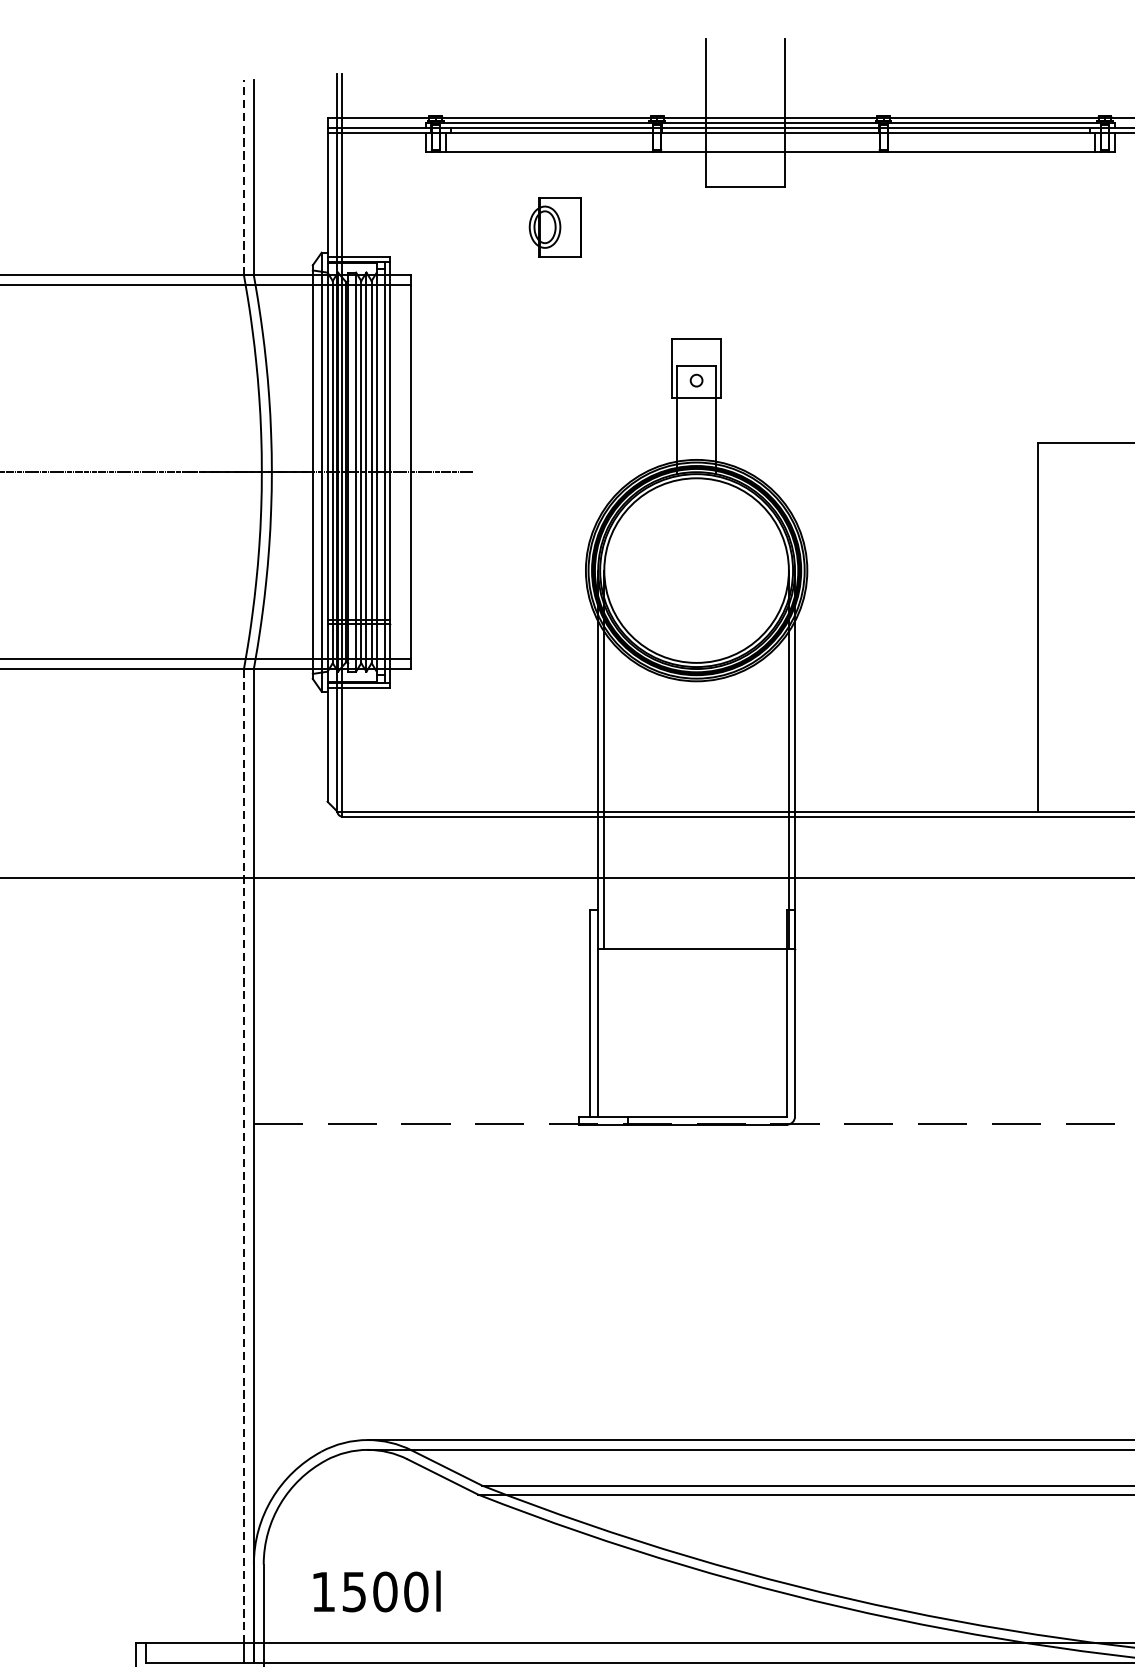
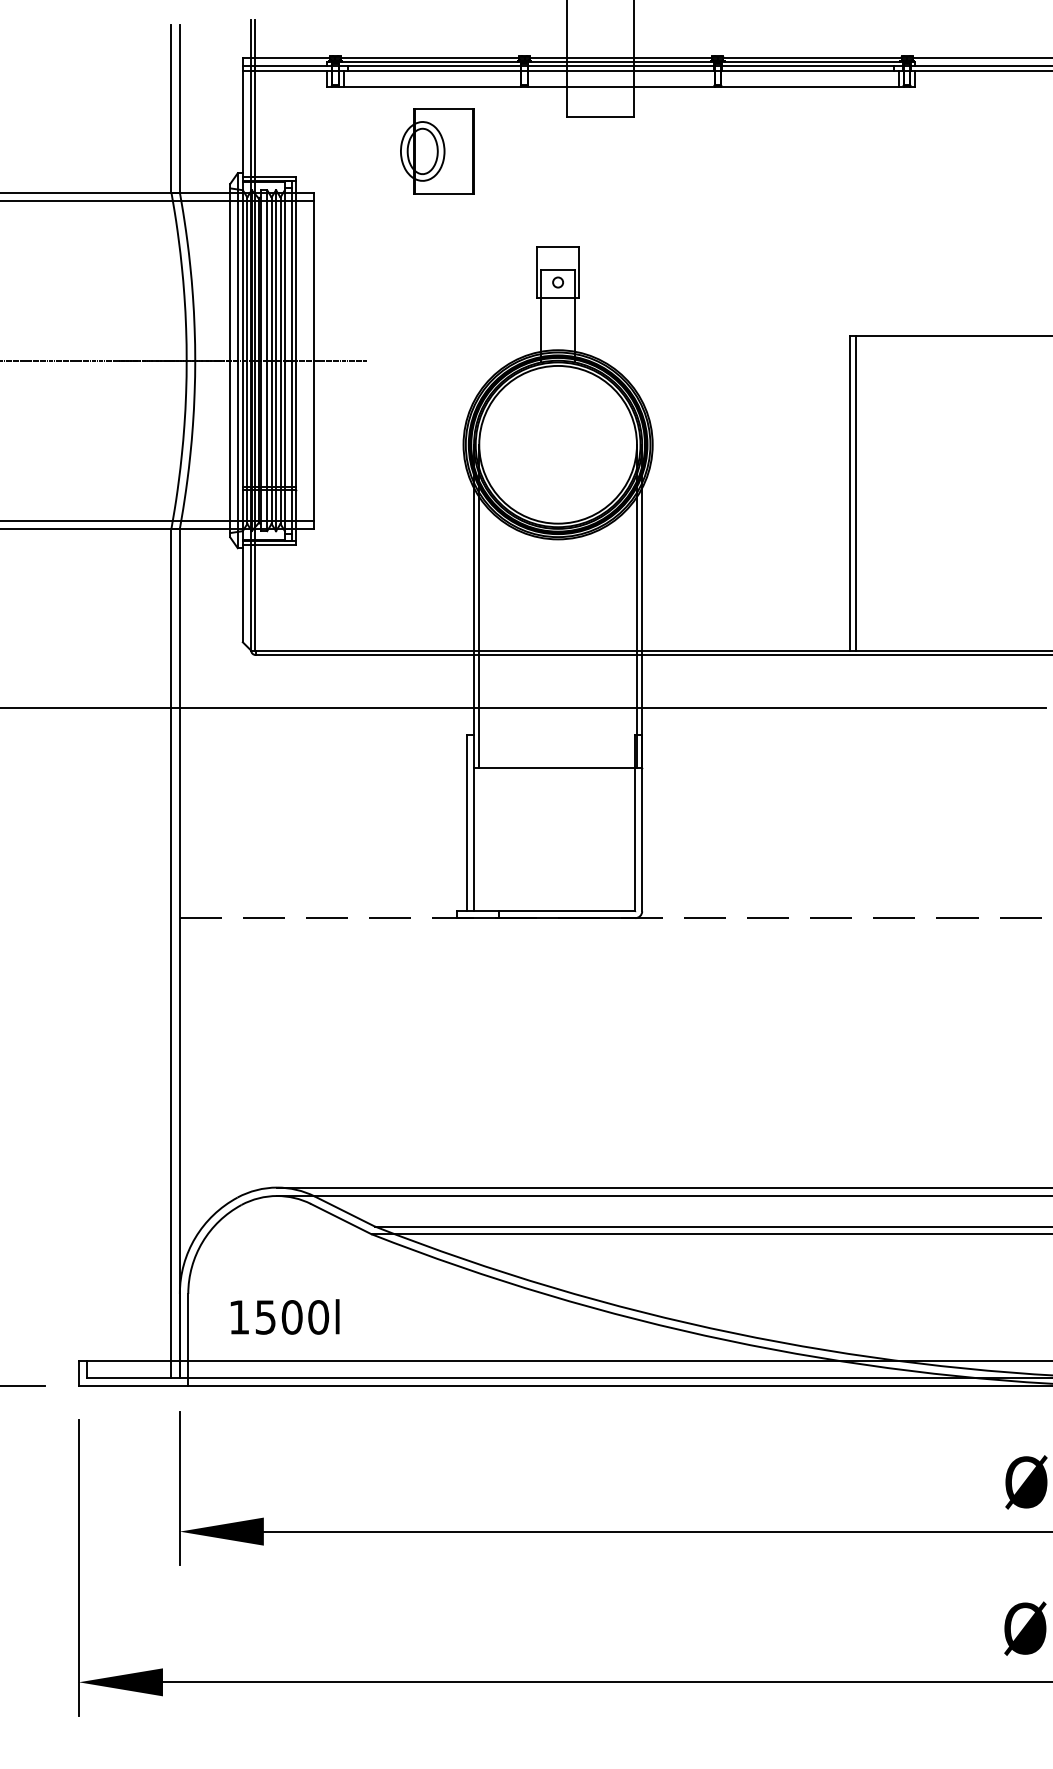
line: (244, 176) -> (171, 108), dashed -> solid
part: (555, 227) -> (437, 151), size x1.67
line: (1044, 626) -> (855, 492), added
line: (244, 1155) -> (171, 944), dashed -> solid

